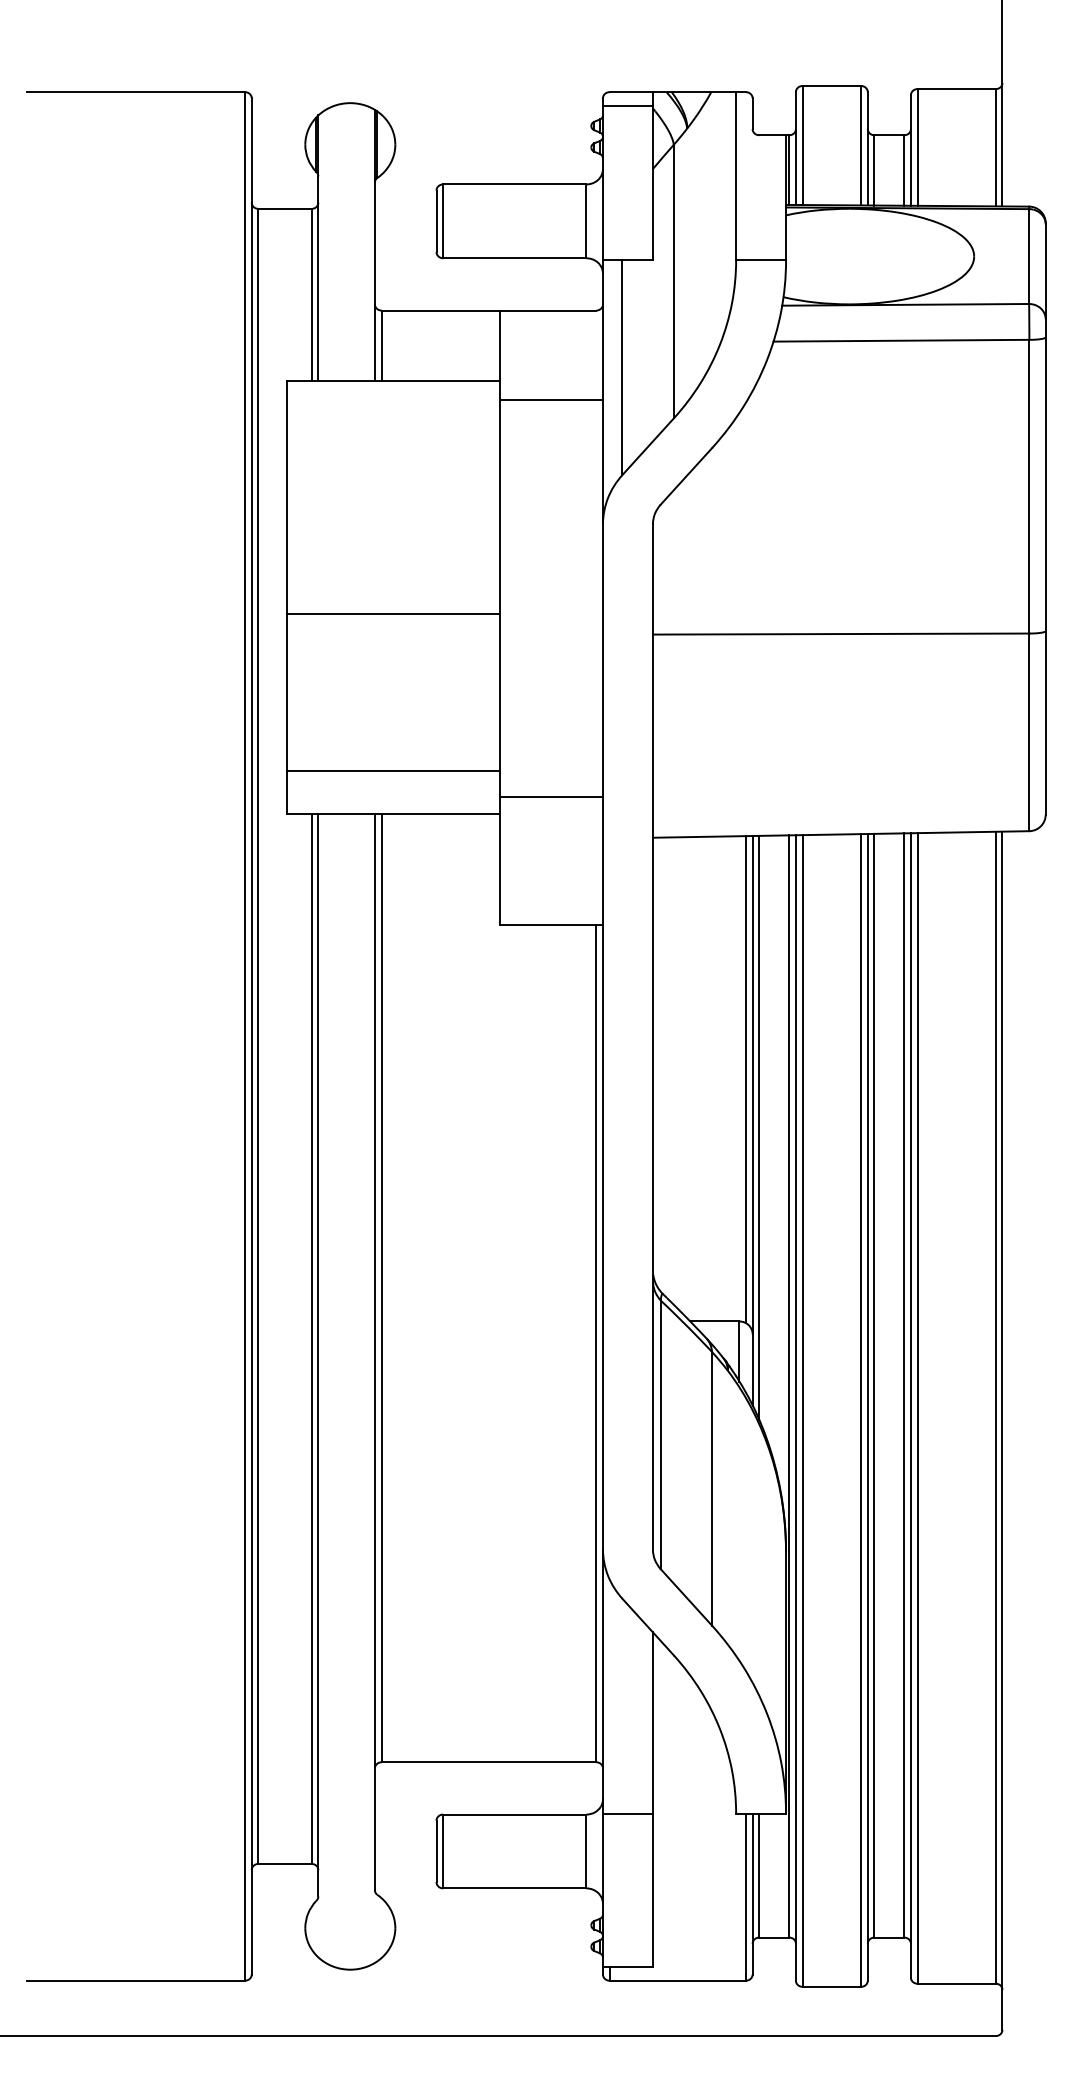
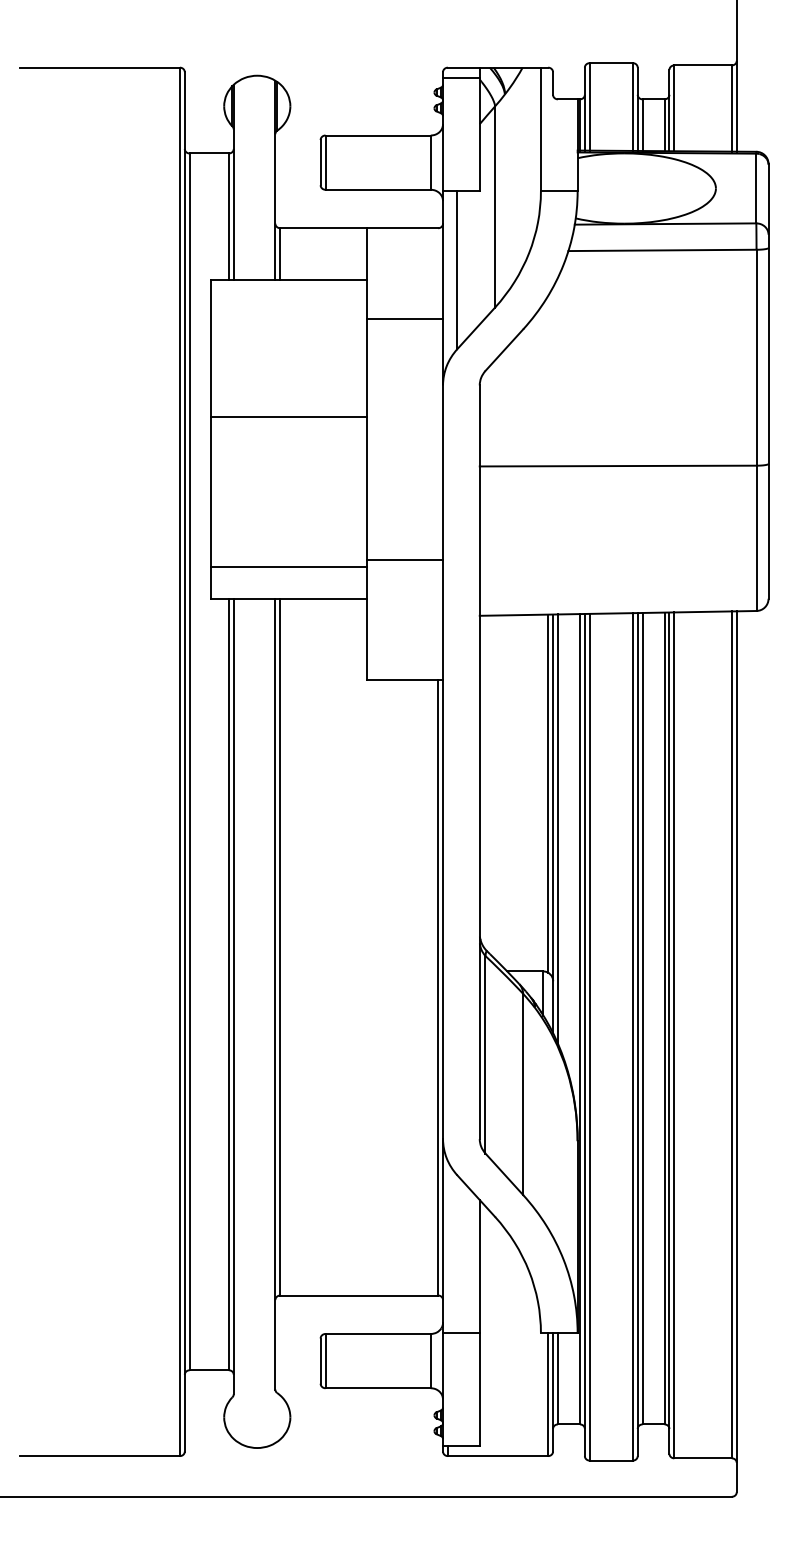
line: (550, 400) -> (404, 319), moved
line: (392, 613) -> (288, 417), moved
line: (550, 797) -> (404, 559), moved

